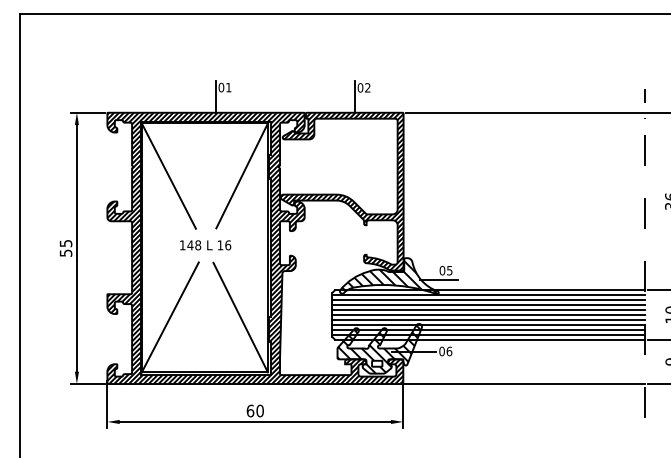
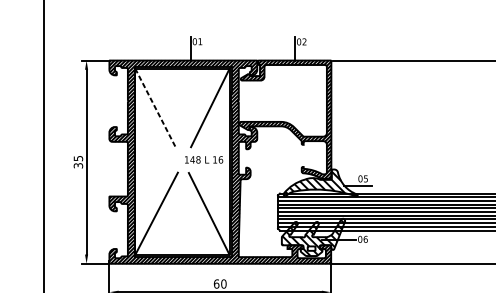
line: (169, 176) -> (155, 108), solid -> dashed
text: (205, 245) -> (203, 160), moved
text: (65, 252) -> (78, 165), 55 -> 35

